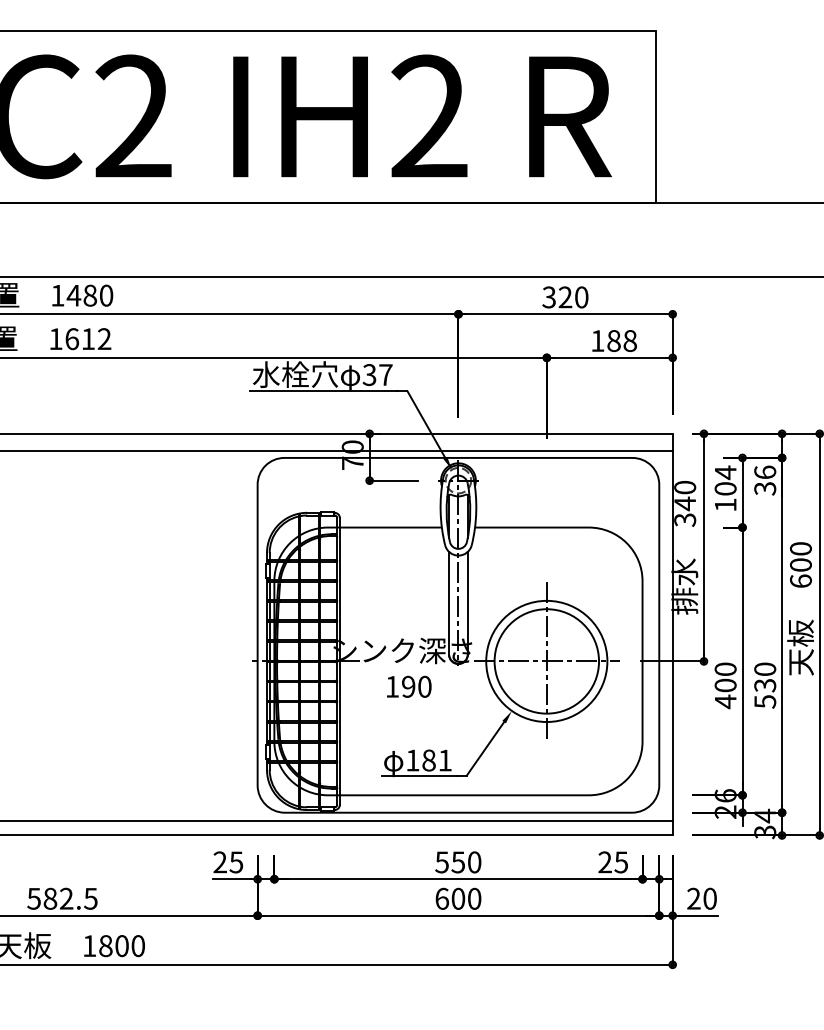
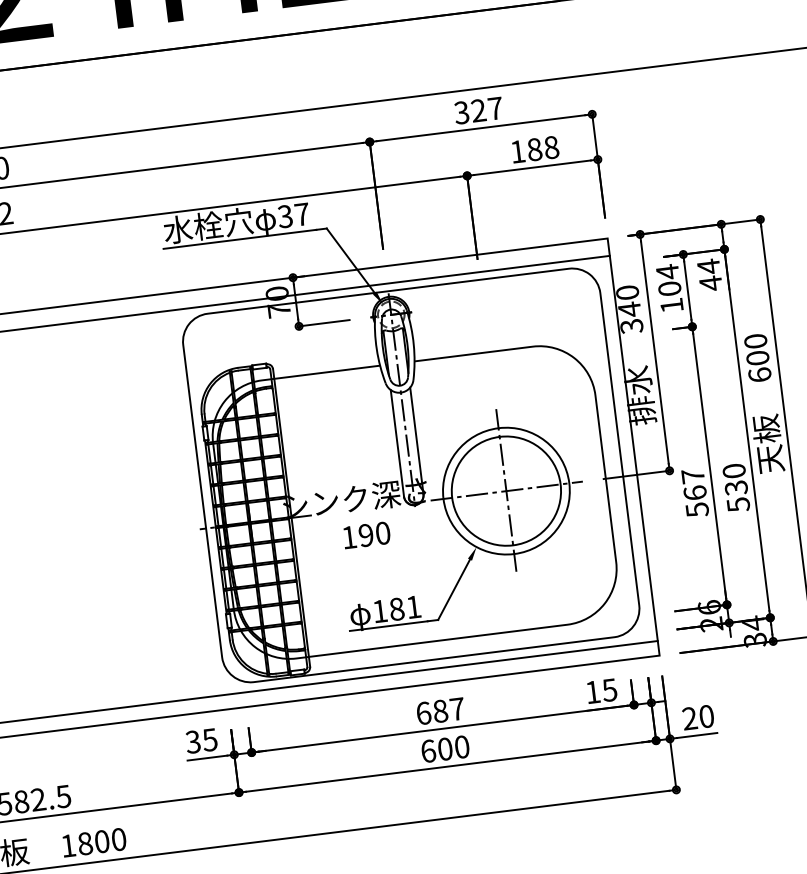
text: (581, 297) -> (495, 108), 320 -> 327
text: (765, 480) -> (710, 274), 36 -> 44
text: (725, 685) -> (695, 493), 400 -> 567
text: (219, 862) -> (192, 742), 25 -> 35
text: (458, 862) -> (440, 711), 550 -> 687
text: (604, 862) -> (592, 692), 25 -> 15

